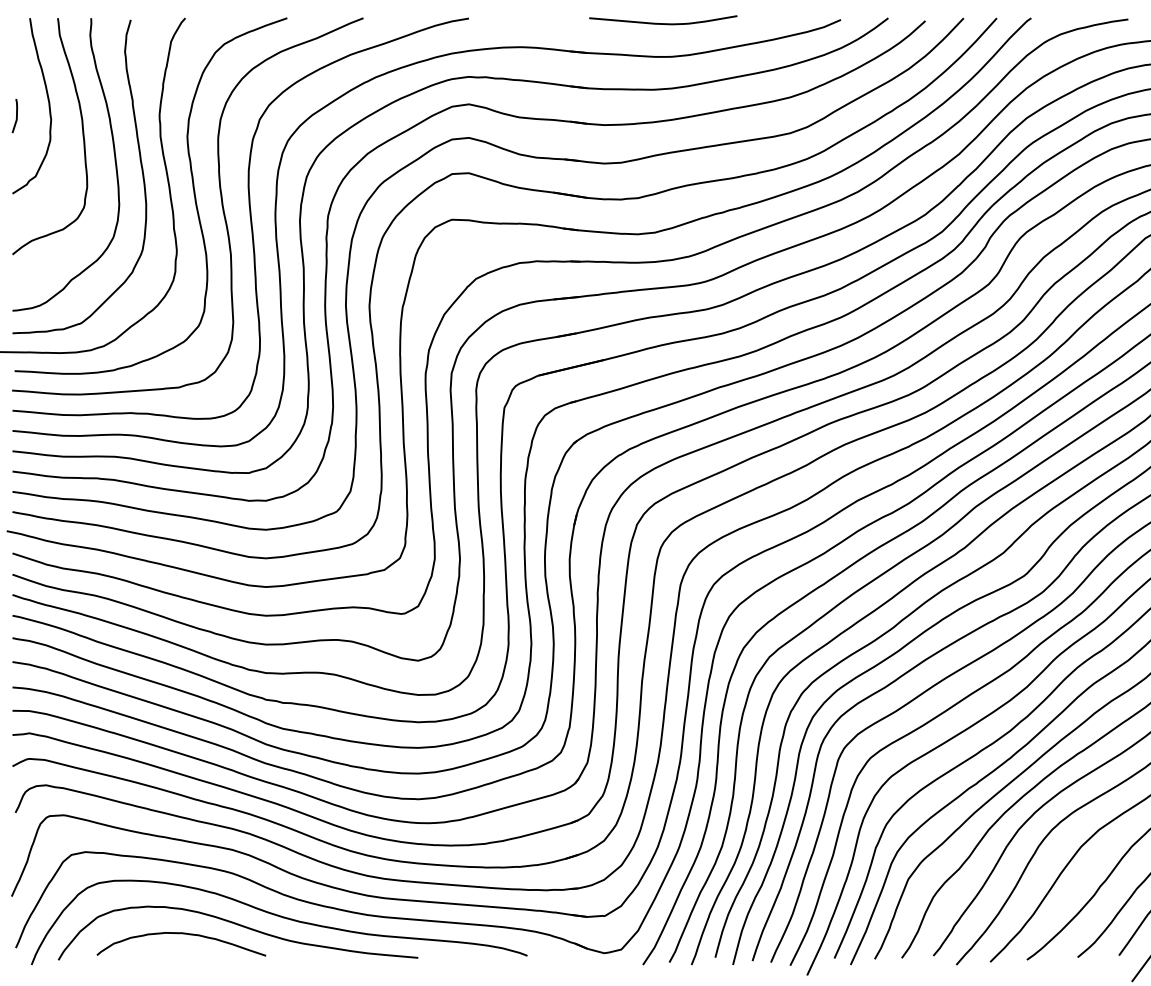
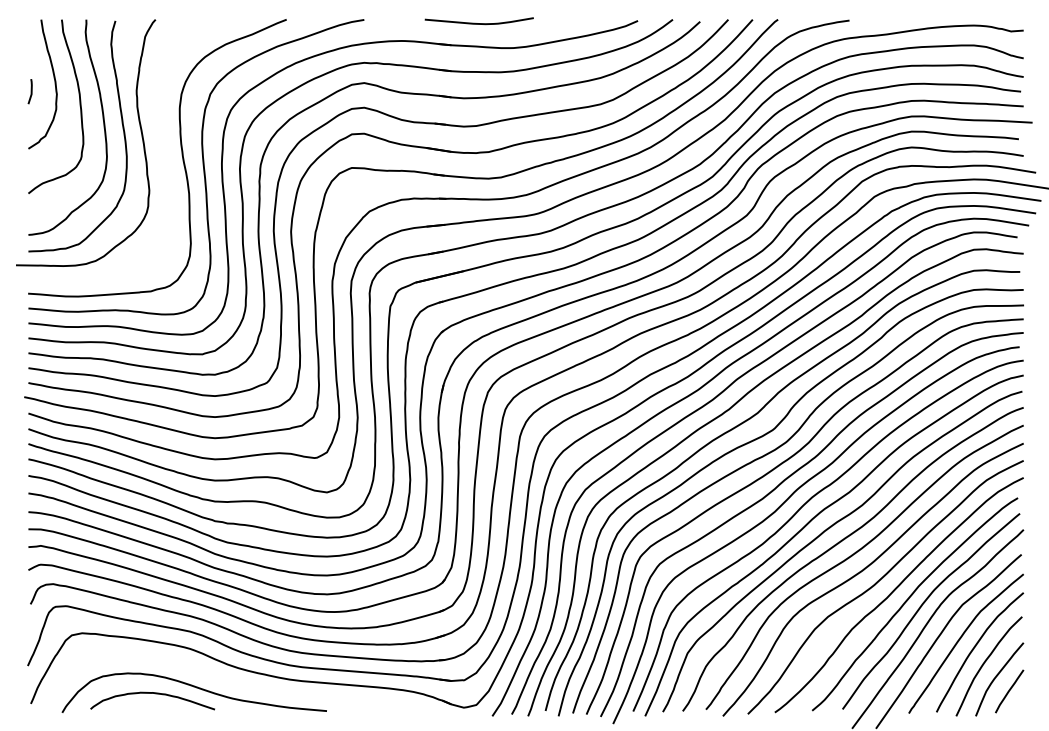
curve: (662, 23) -> (478, 23), moved
curve: (191, 187) -> (160, 144), removed
curve: (278, 917) -> (224, 681), removed

